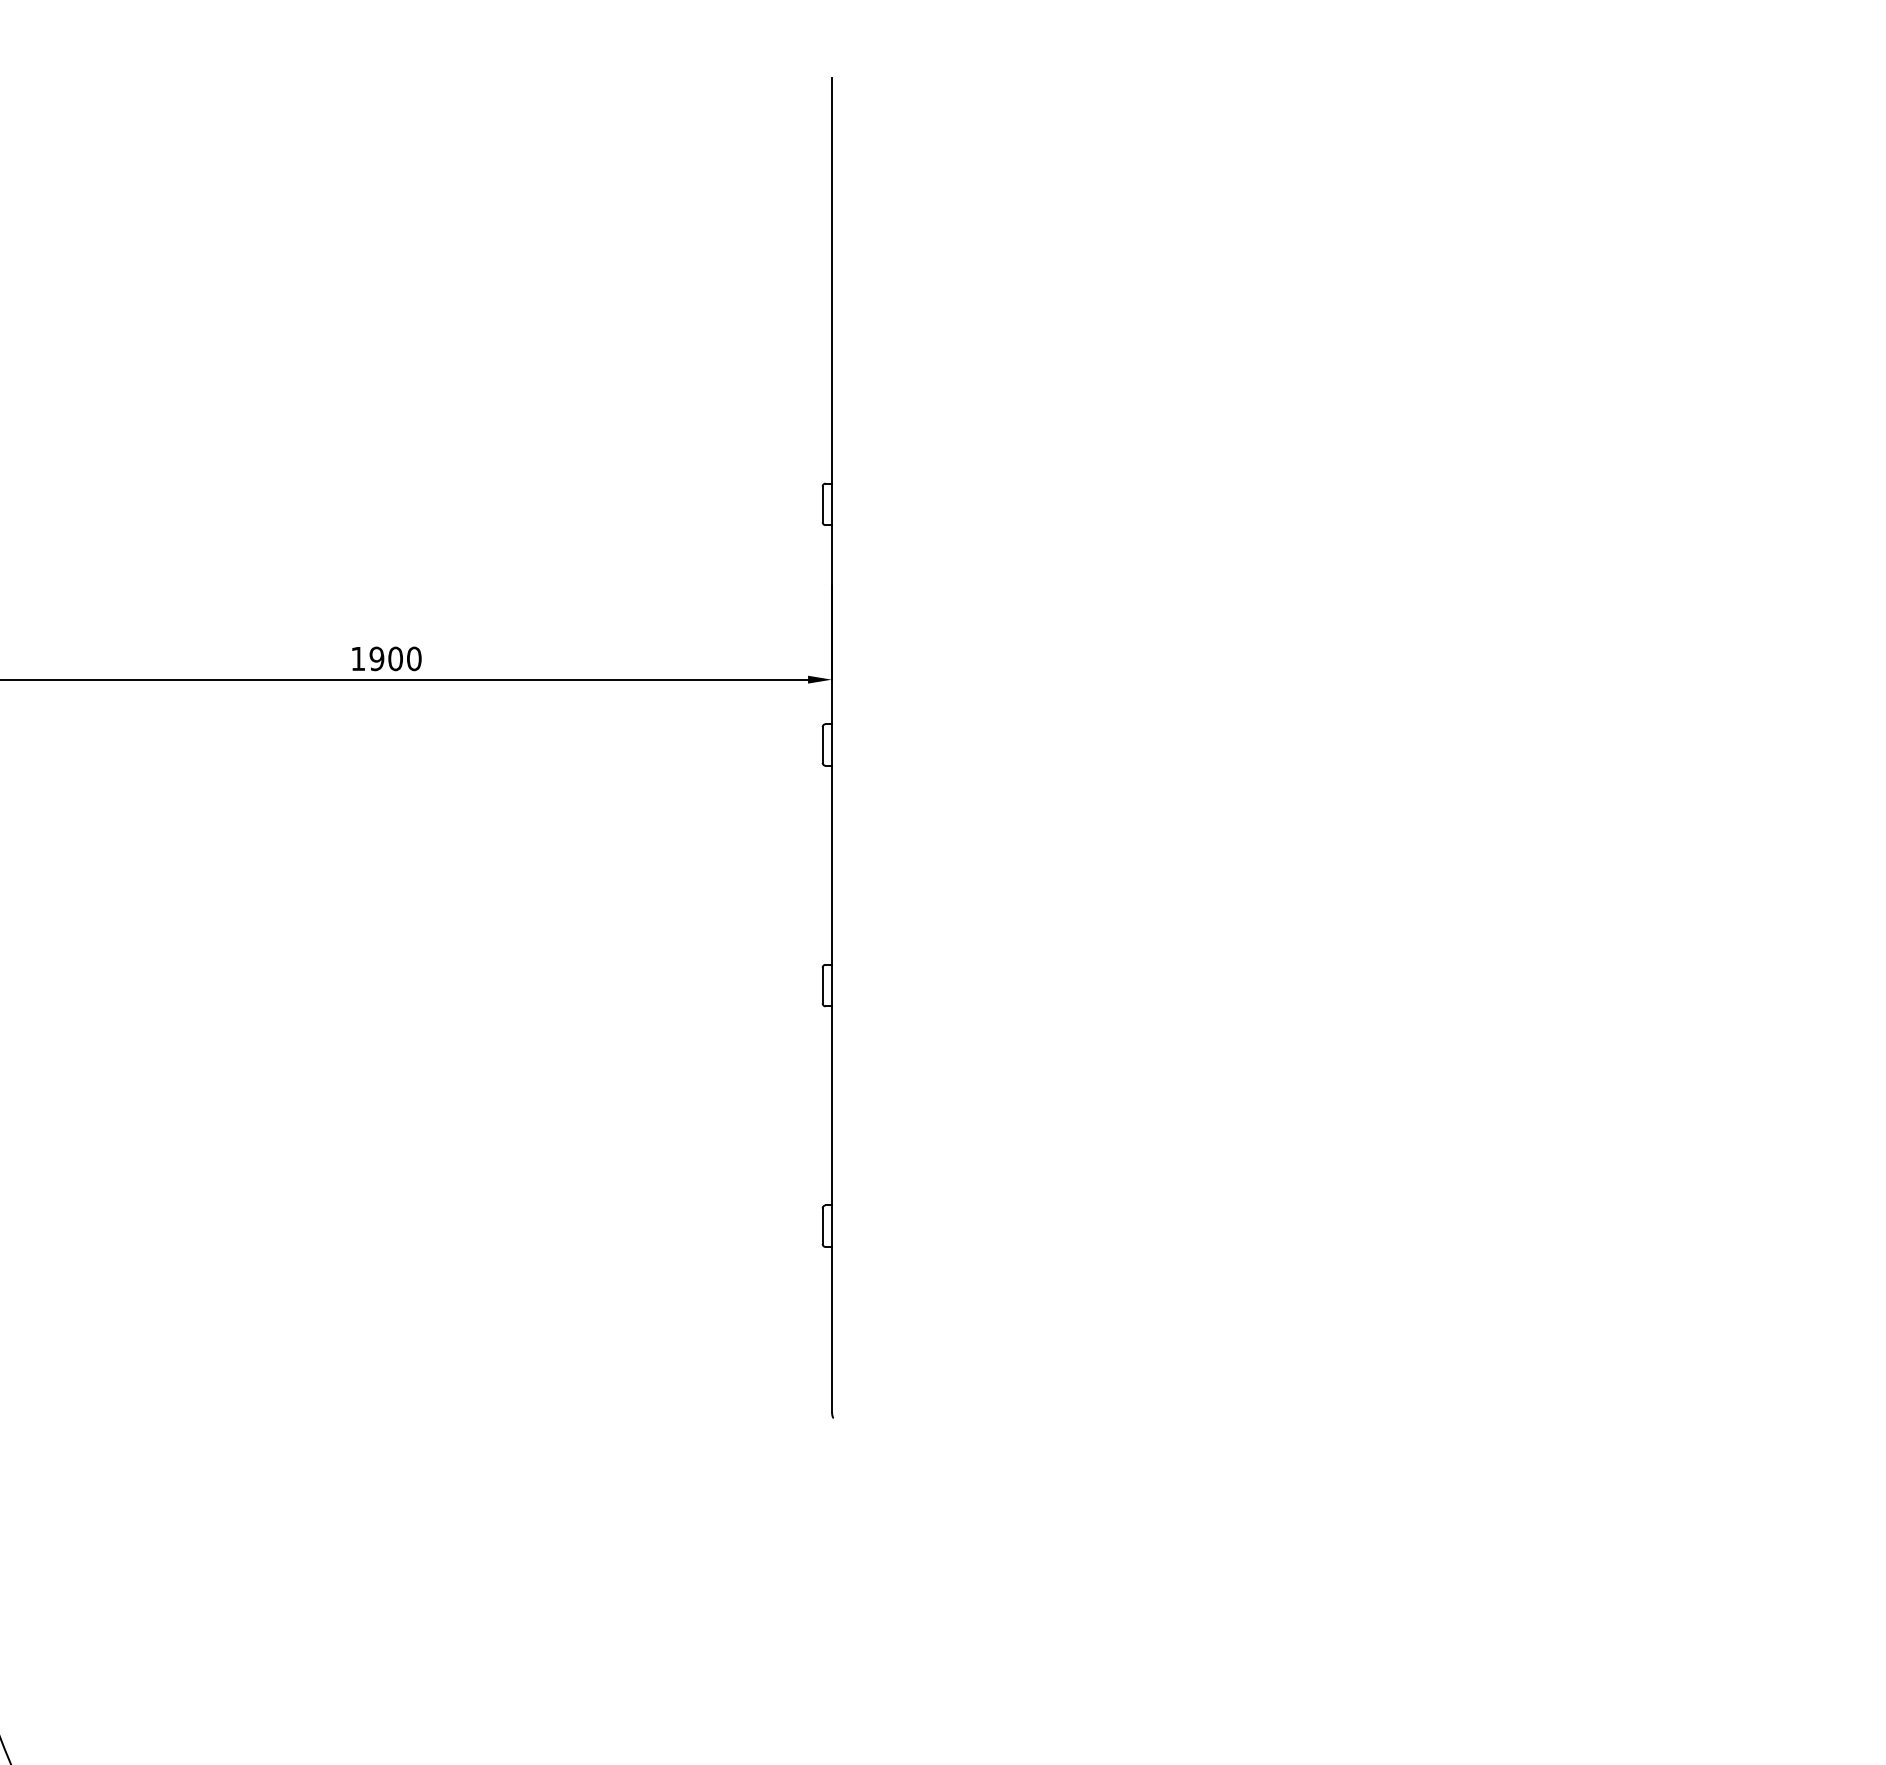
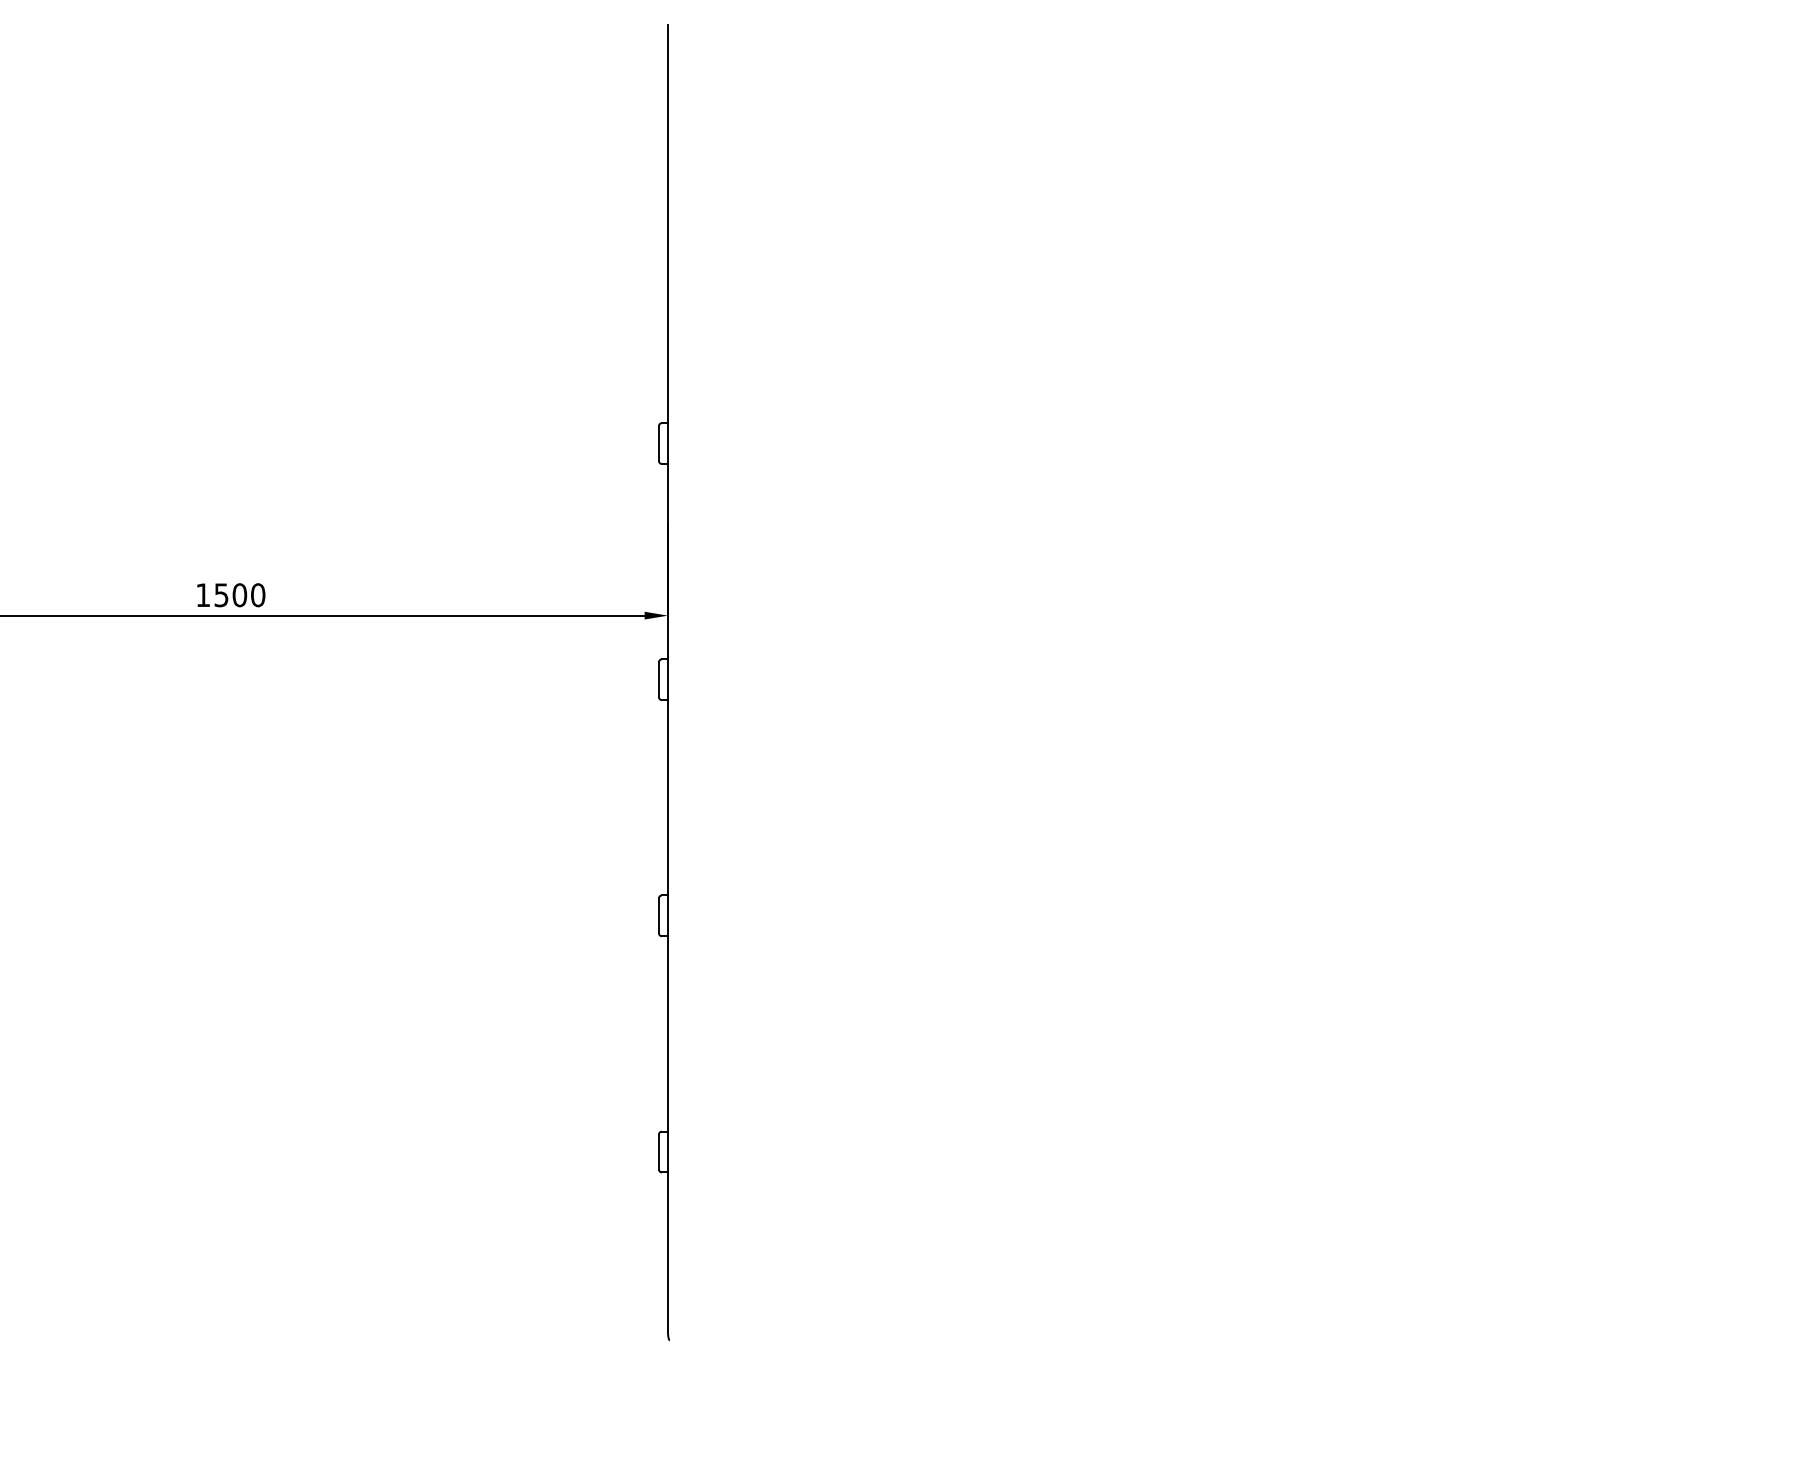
text: (376, 658) -> (221, 594), 1900 -> 1500

